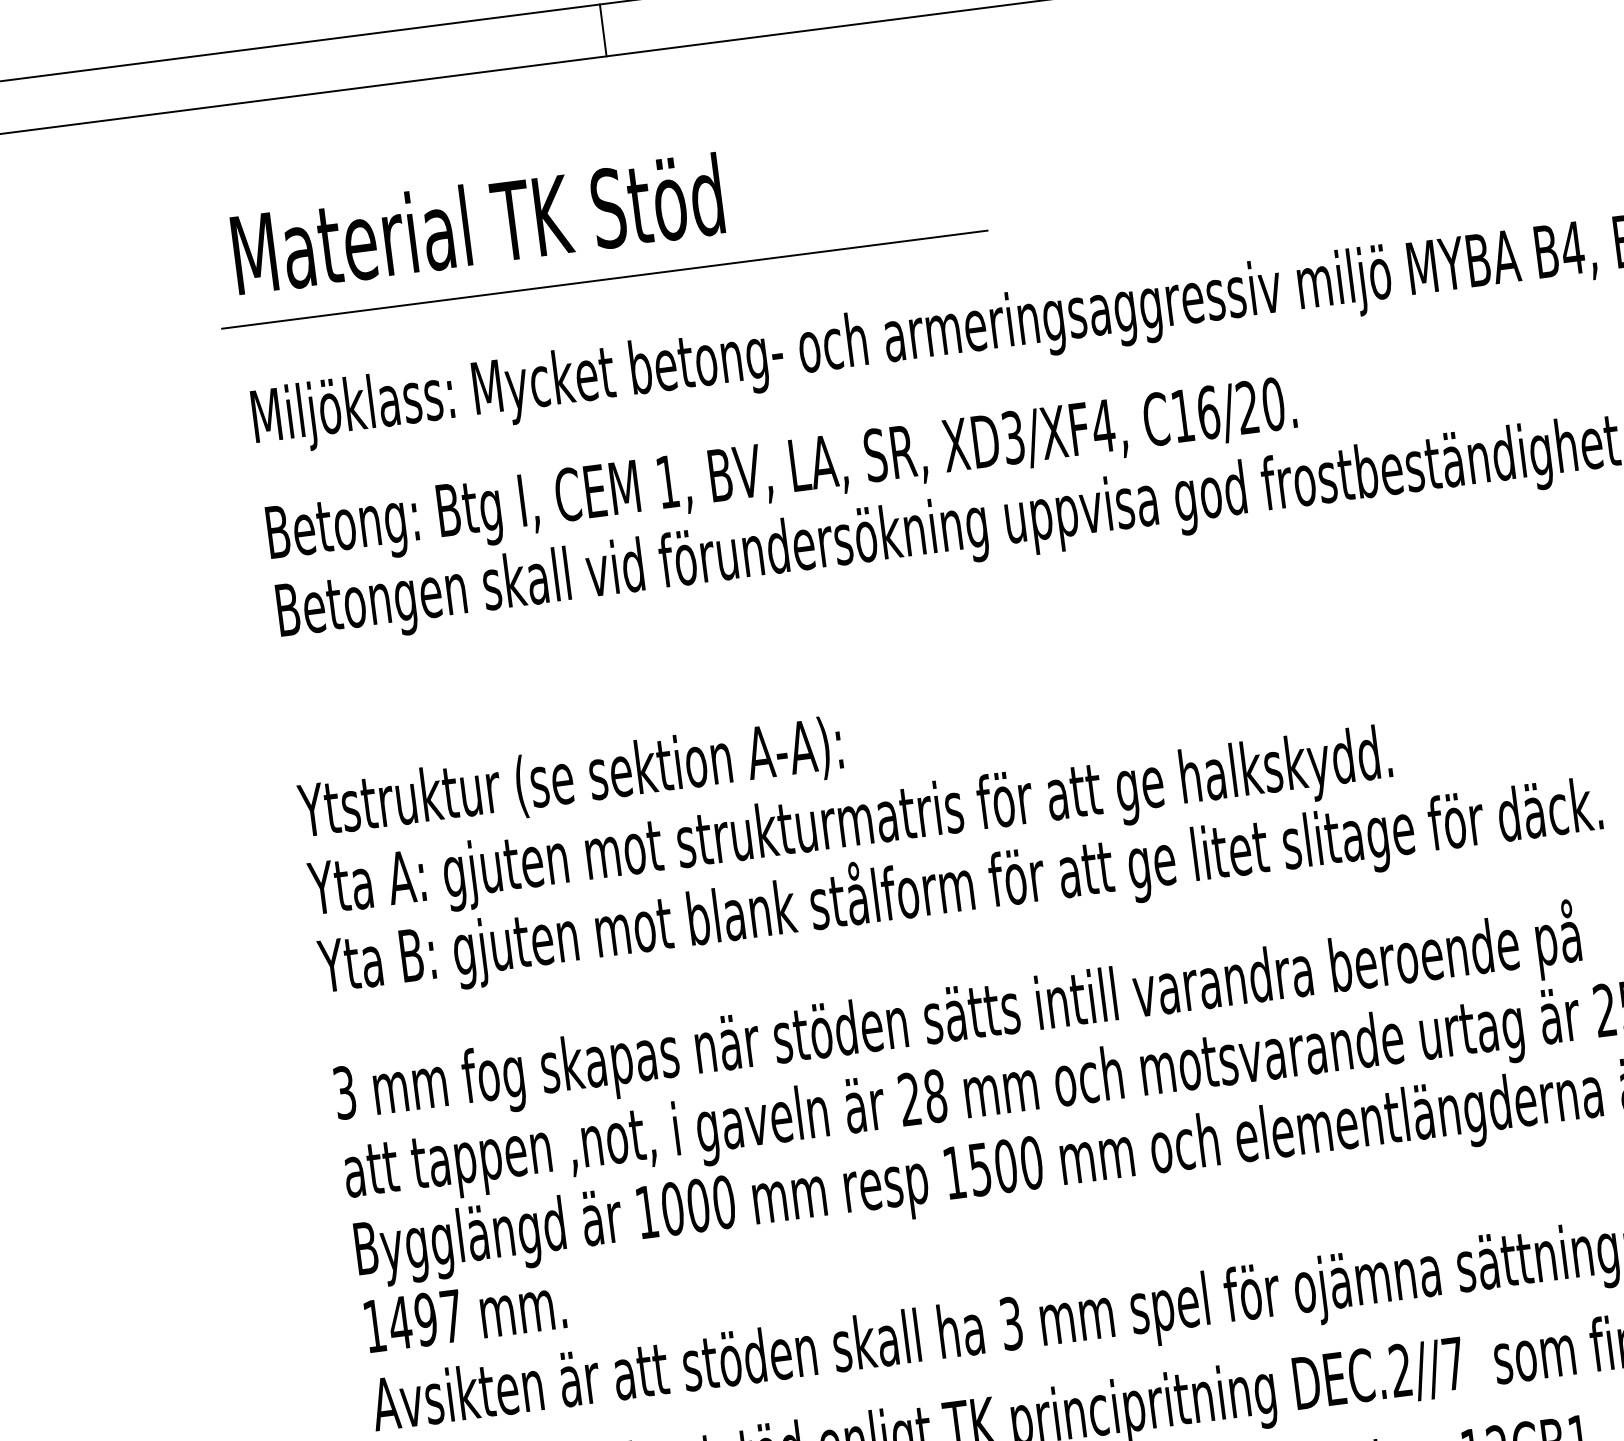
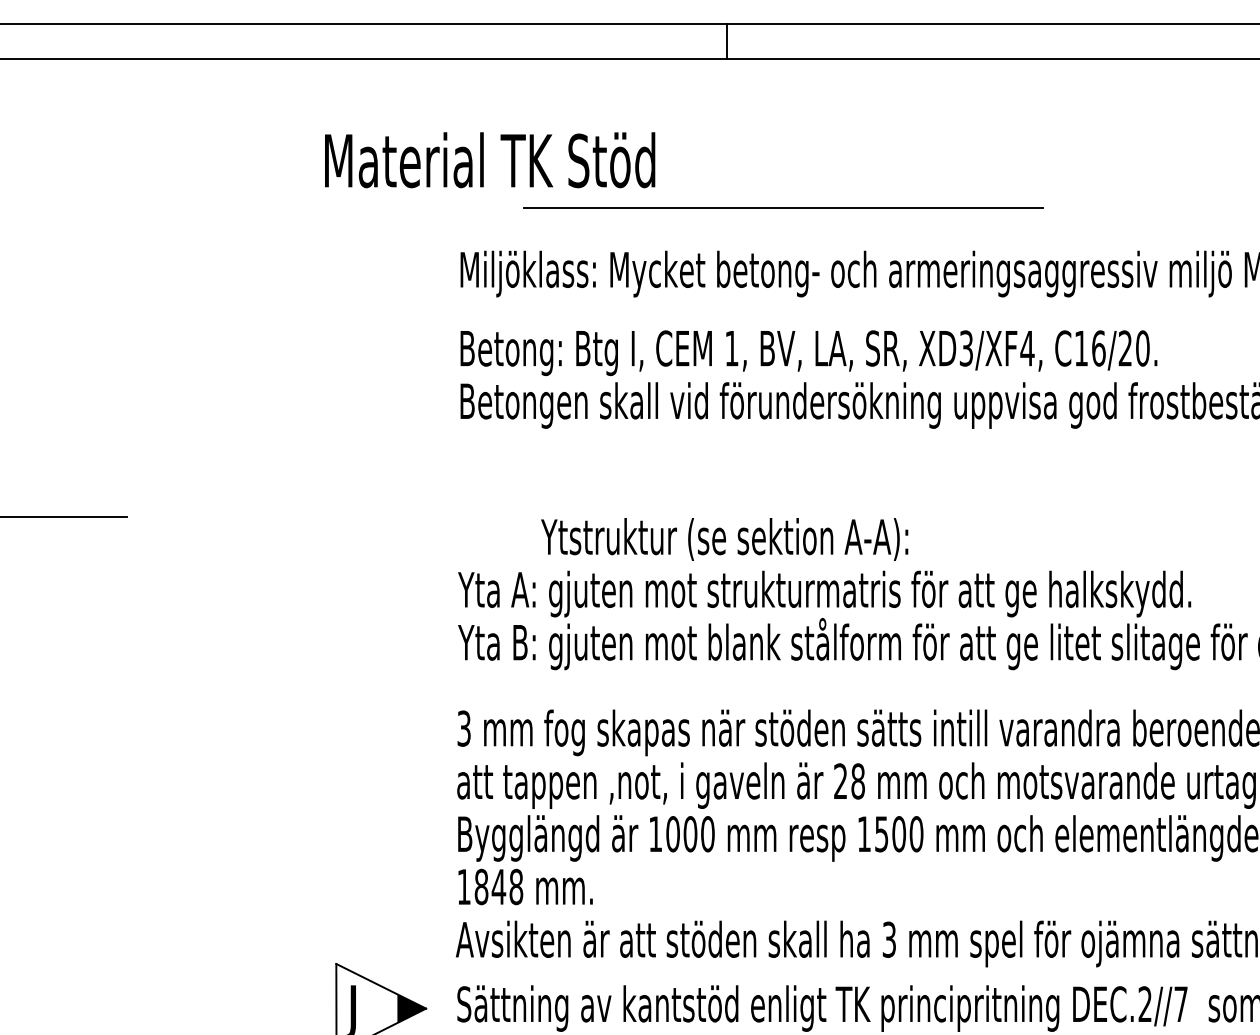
text: (478, 224) -> (490, 160), moved
line: (605, 278) -> (783, 207), moved
text: (570, 780) -> (724, 539), moved
text: (425, 1318) -> (498, 886), 1497 -> 1848

